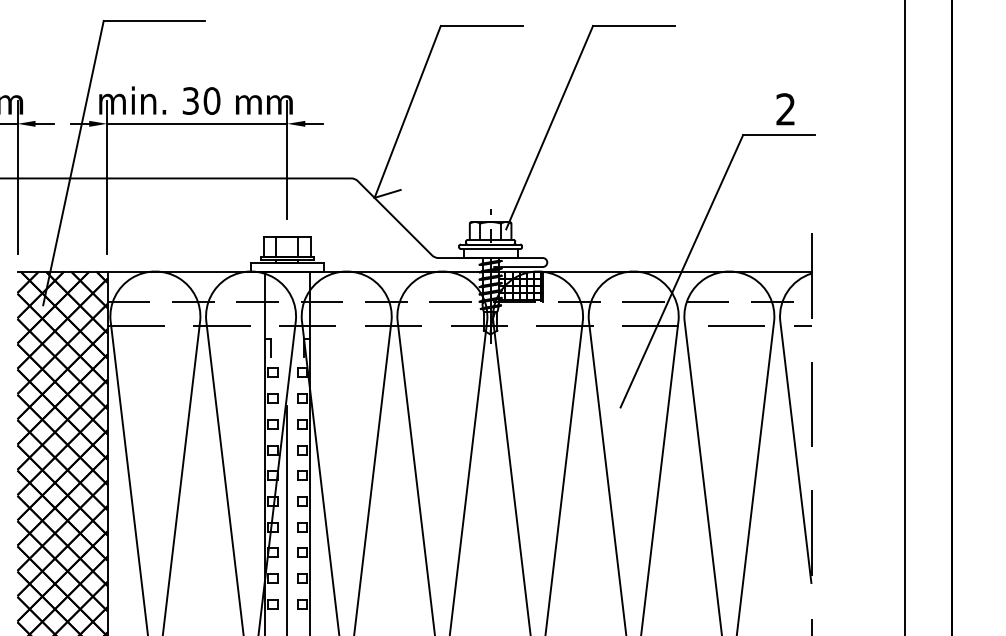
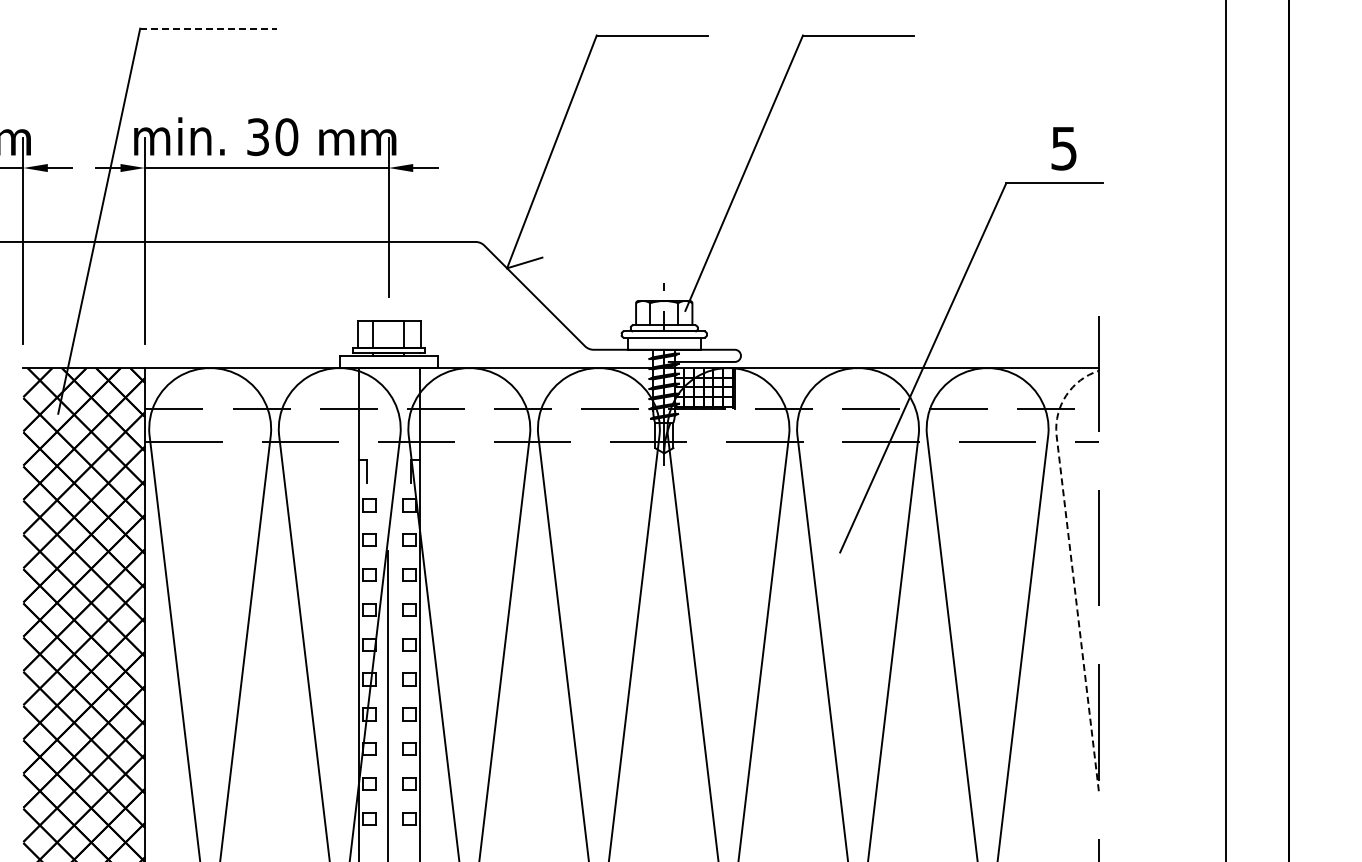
line: (154, 20) -> (209, 28), solid -> dashed
text: (785, 109) -> (1063, 148), 2 -> 5
line: (791, 411) -> (1071, 557), solid -> dashed

